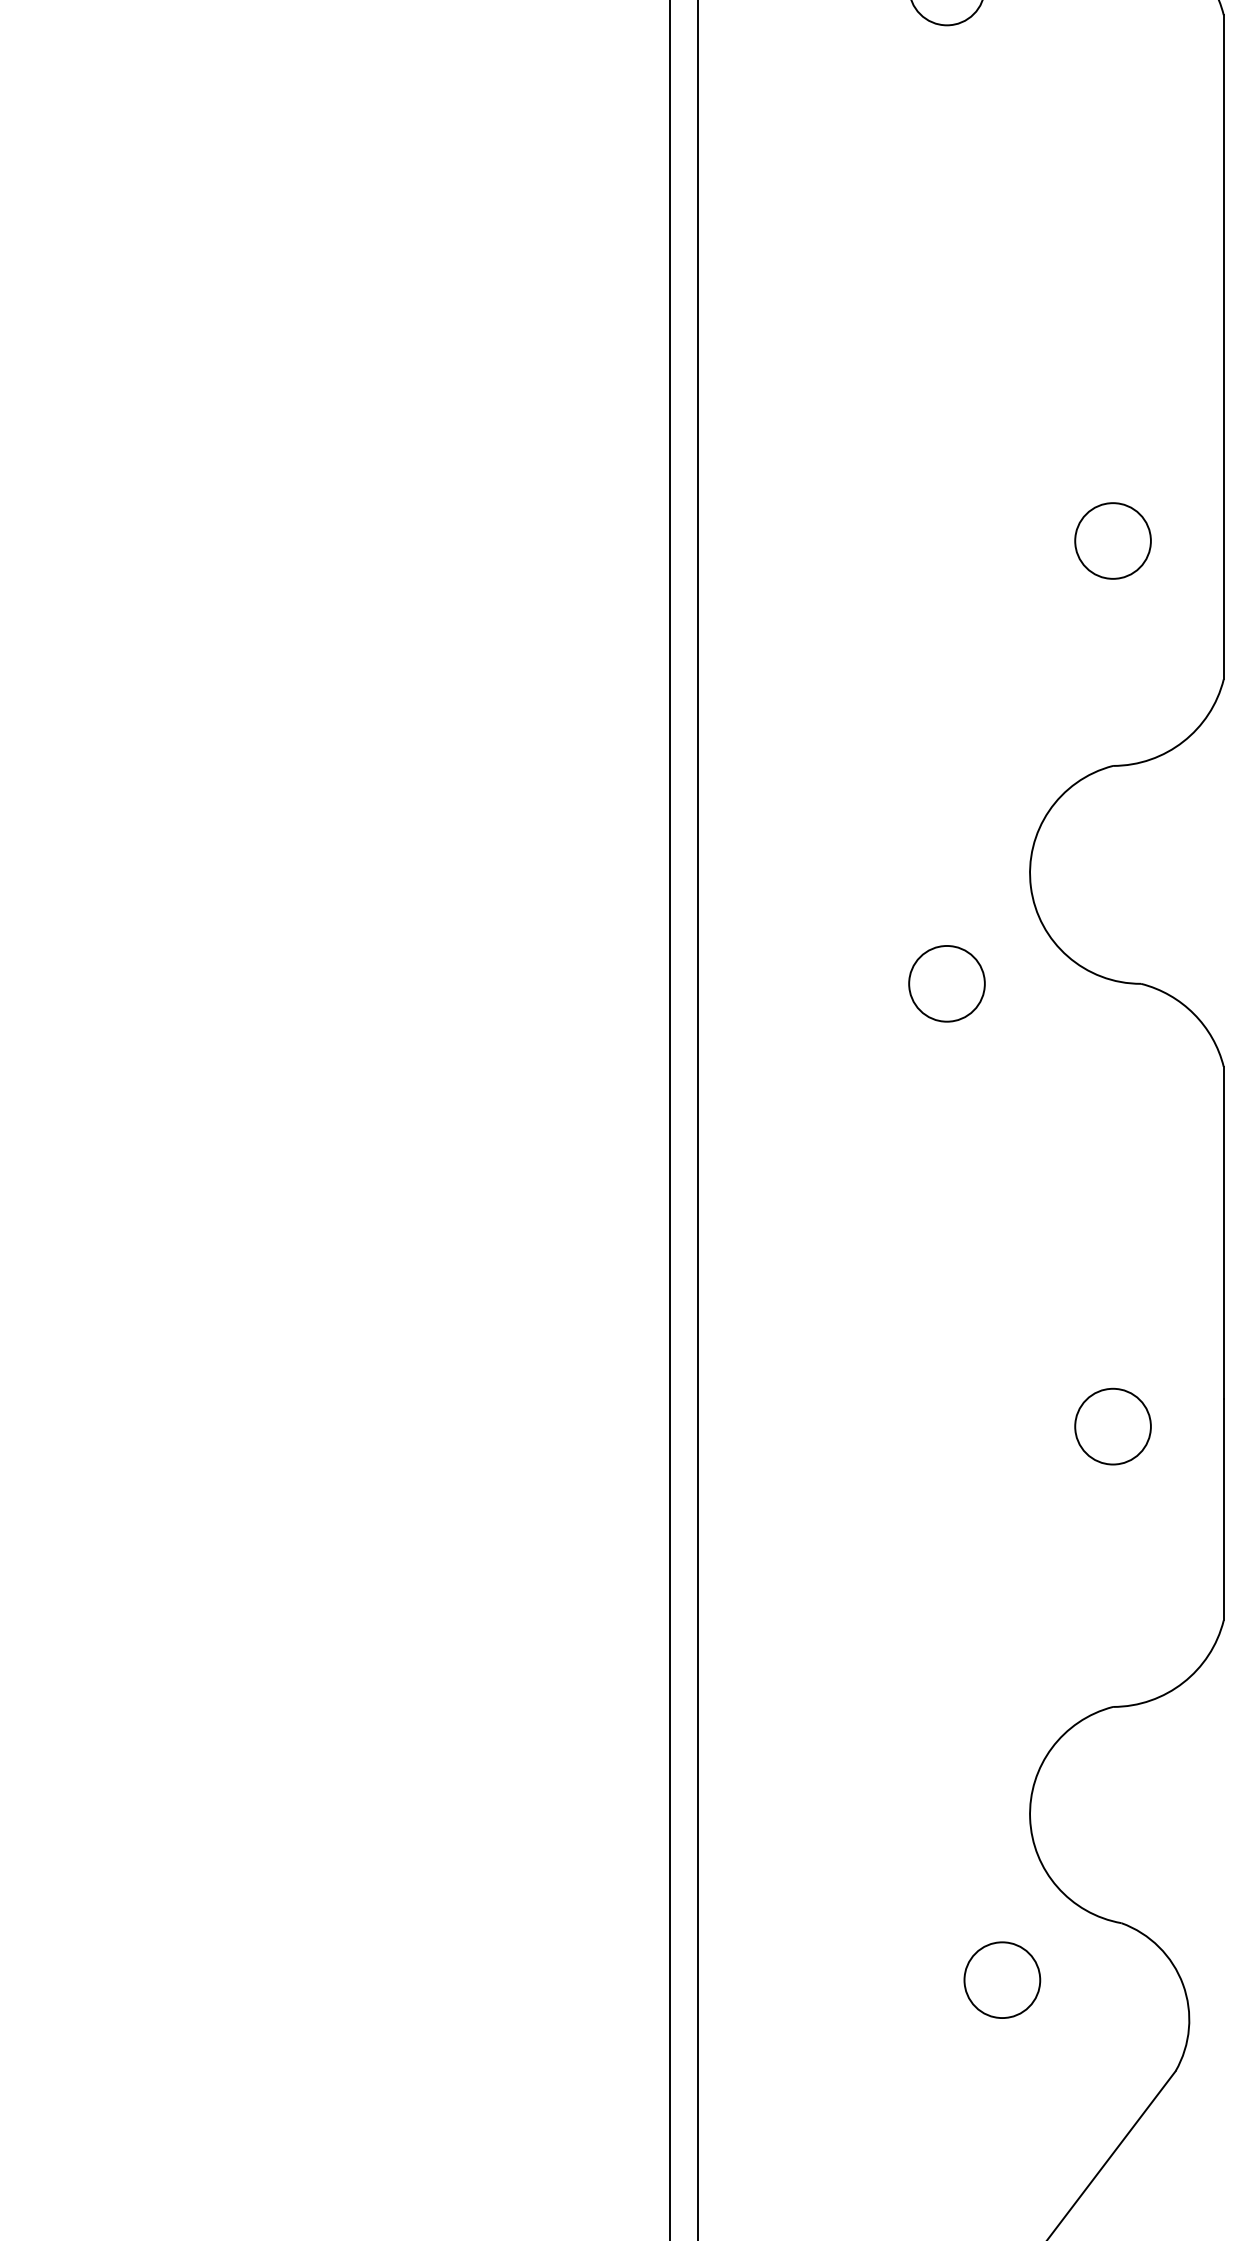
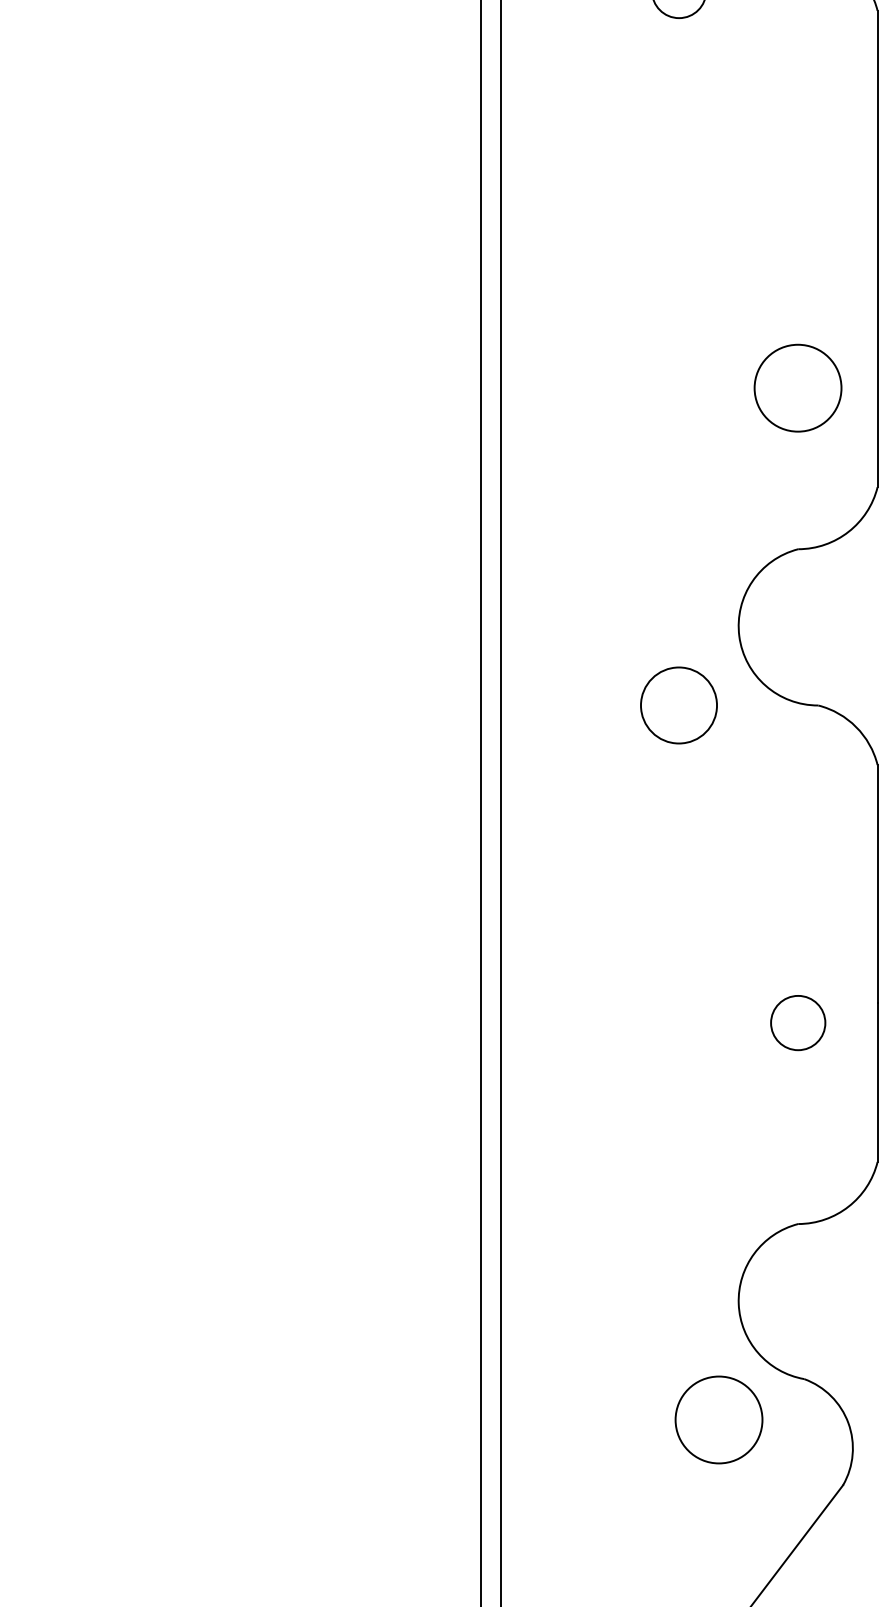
circle: (1113, 540) -> (798, 387), size x1.6
circle: (947, 983) -> (679, 705), size x1.4
circle: (1001, 1979) -> (718, 1419), size x1.6

